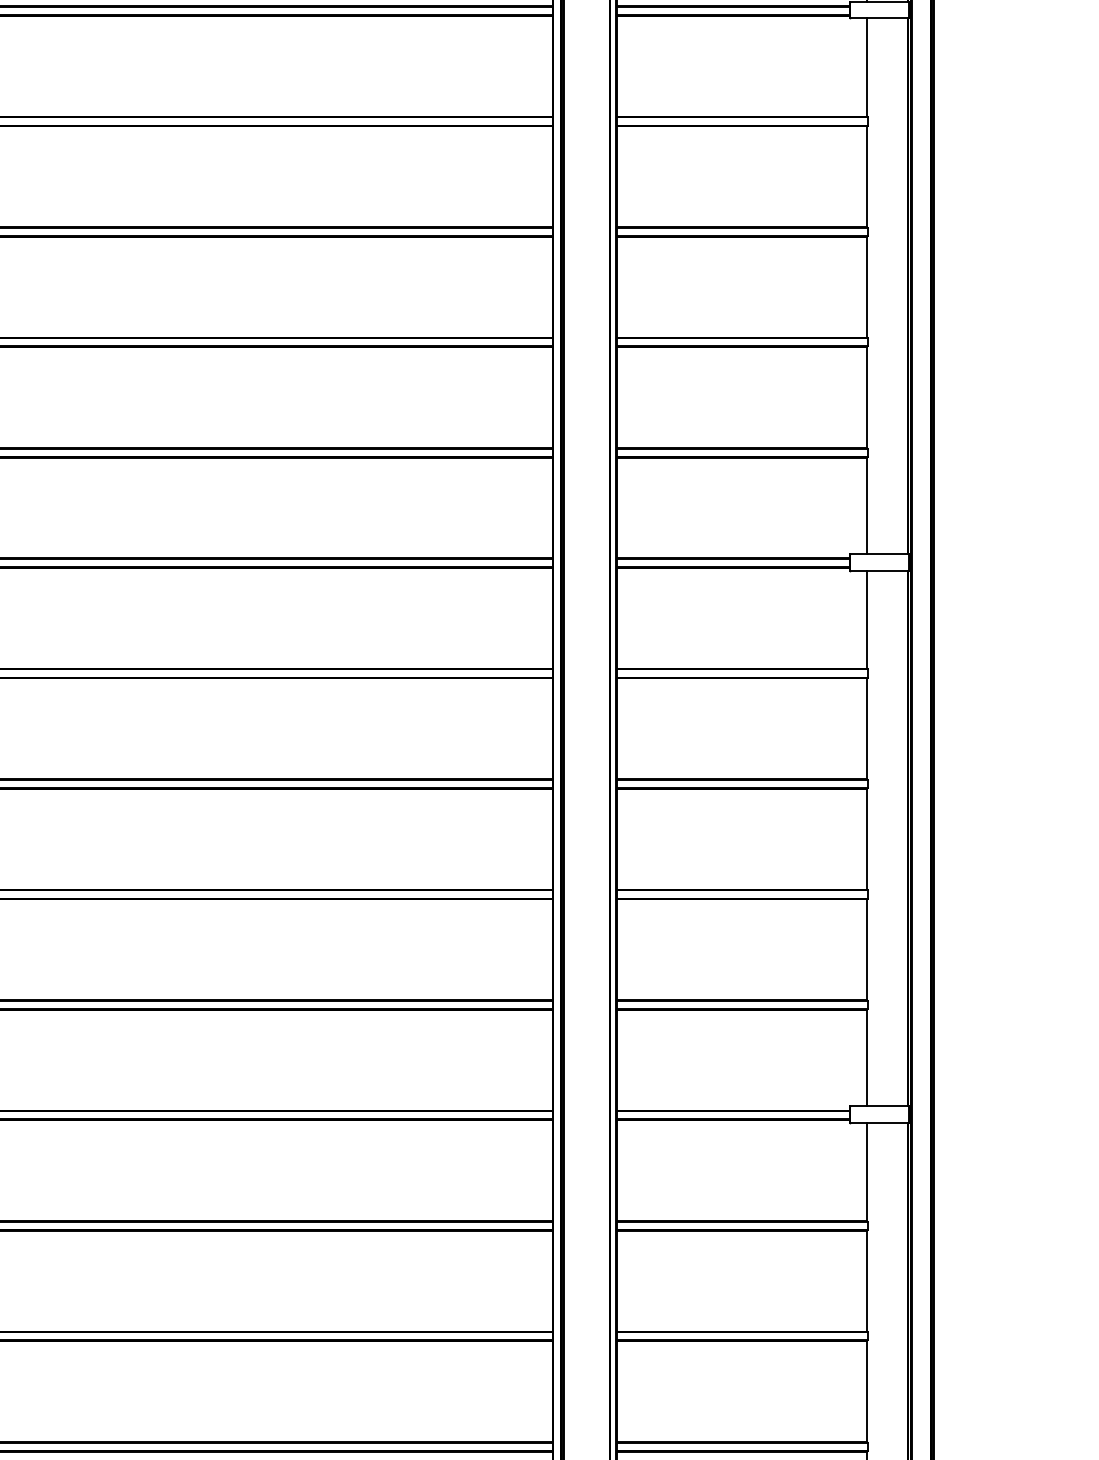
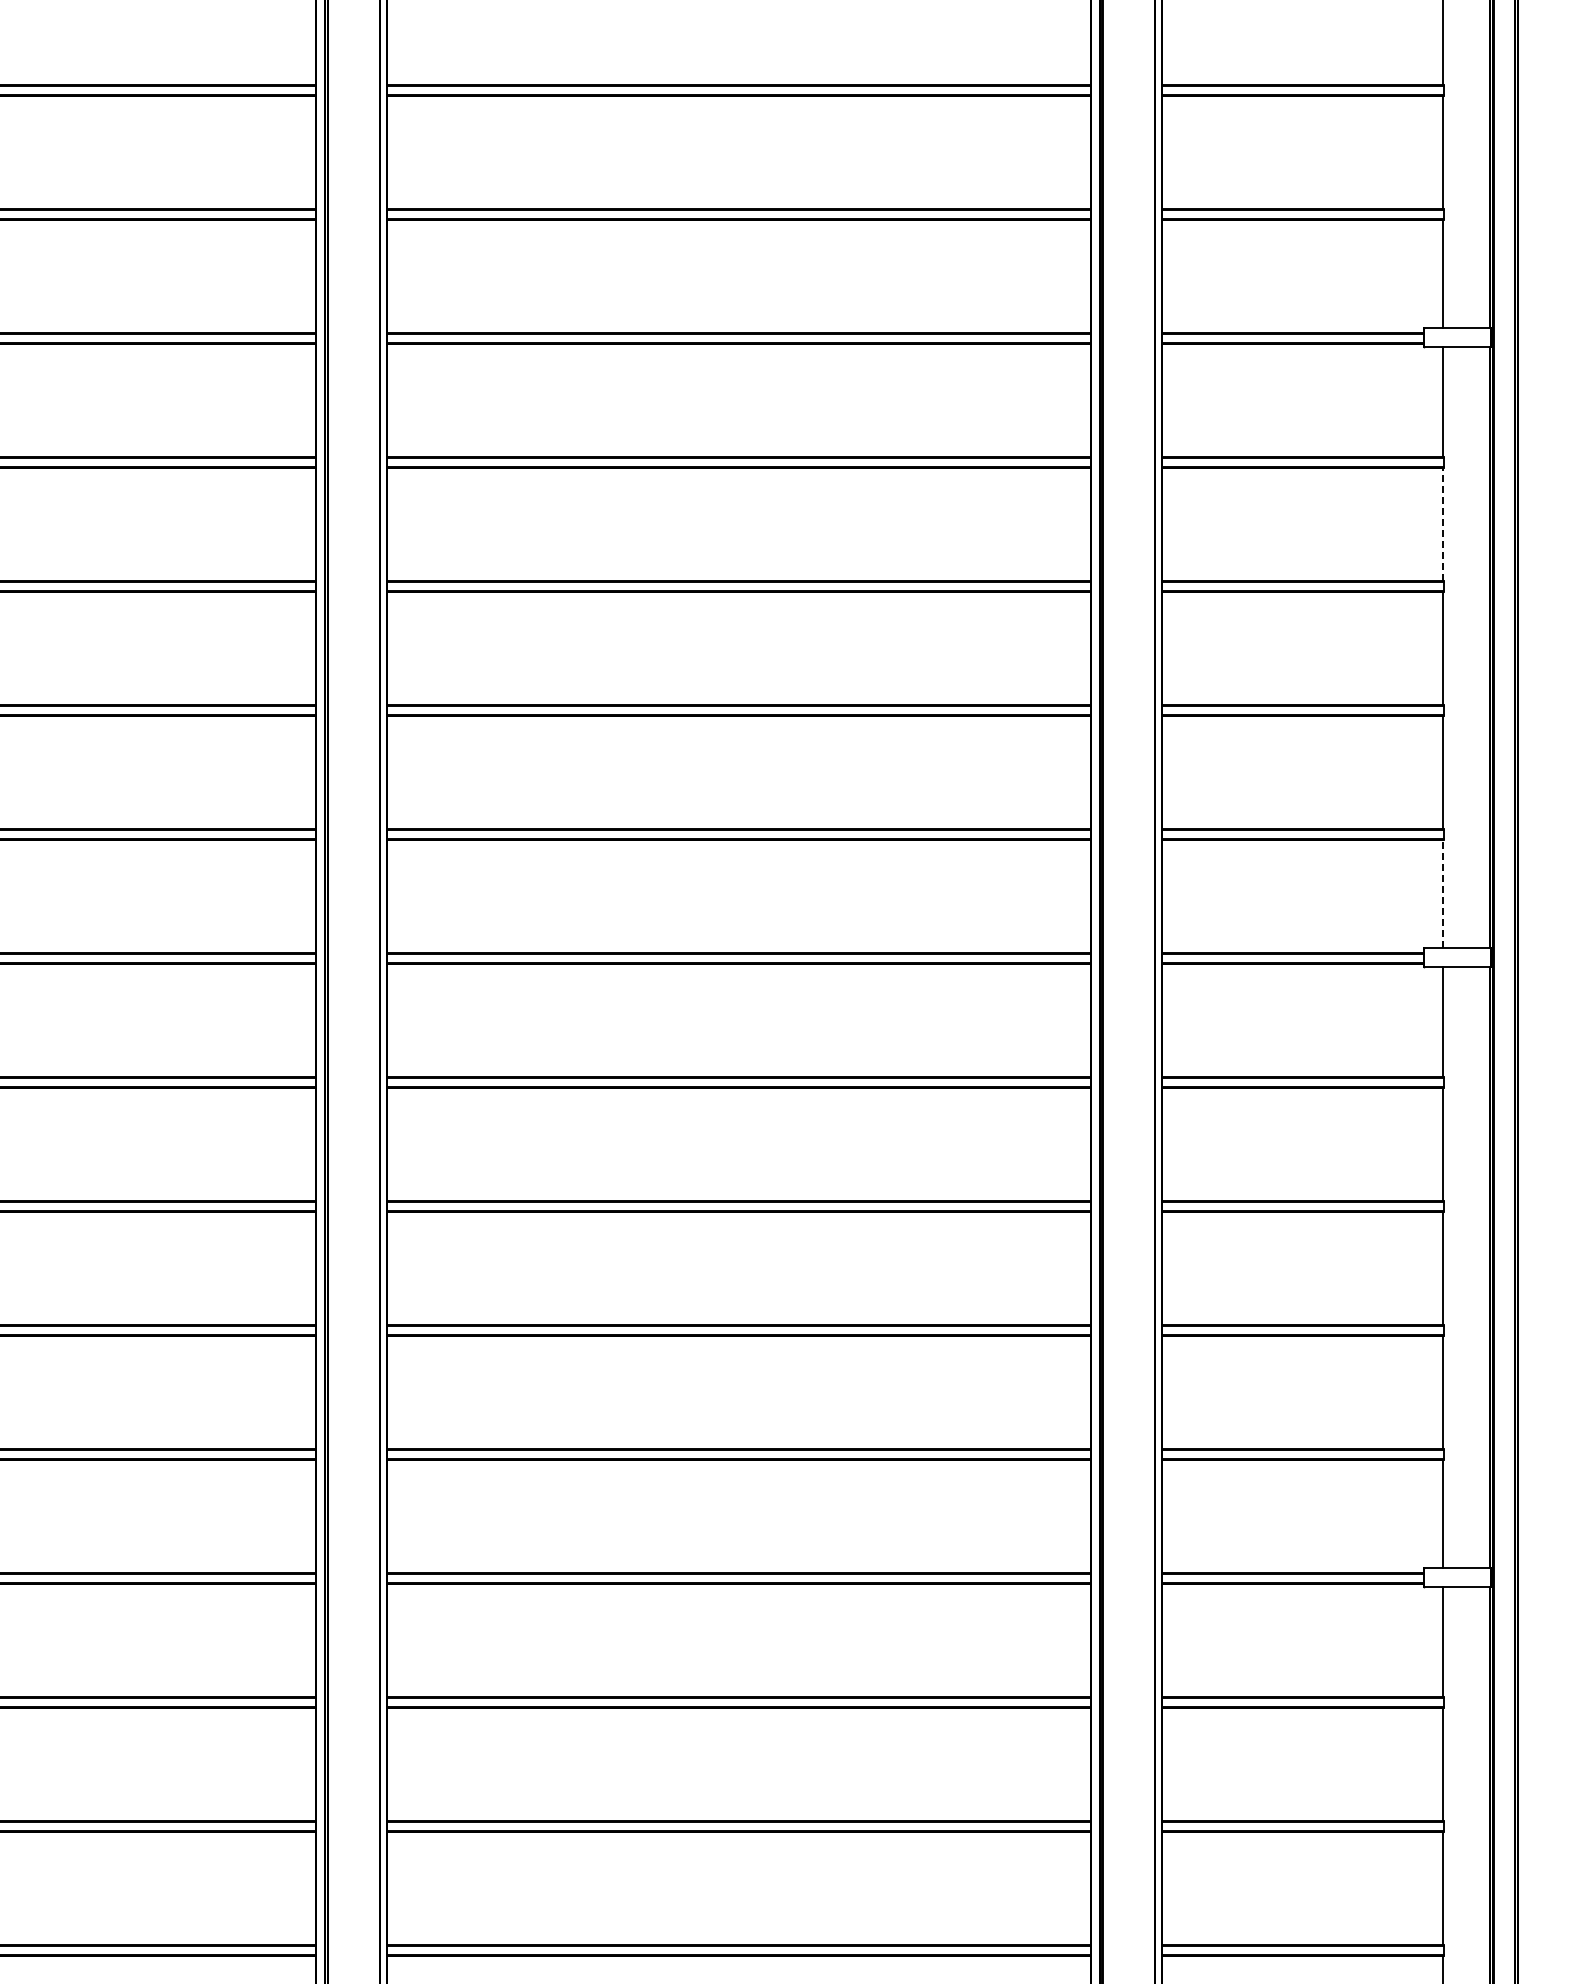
line: (867, 176) -> (1443, 524), solid -> dashed
line: (867, 505) -> (1443, 893), solid -> dashed

